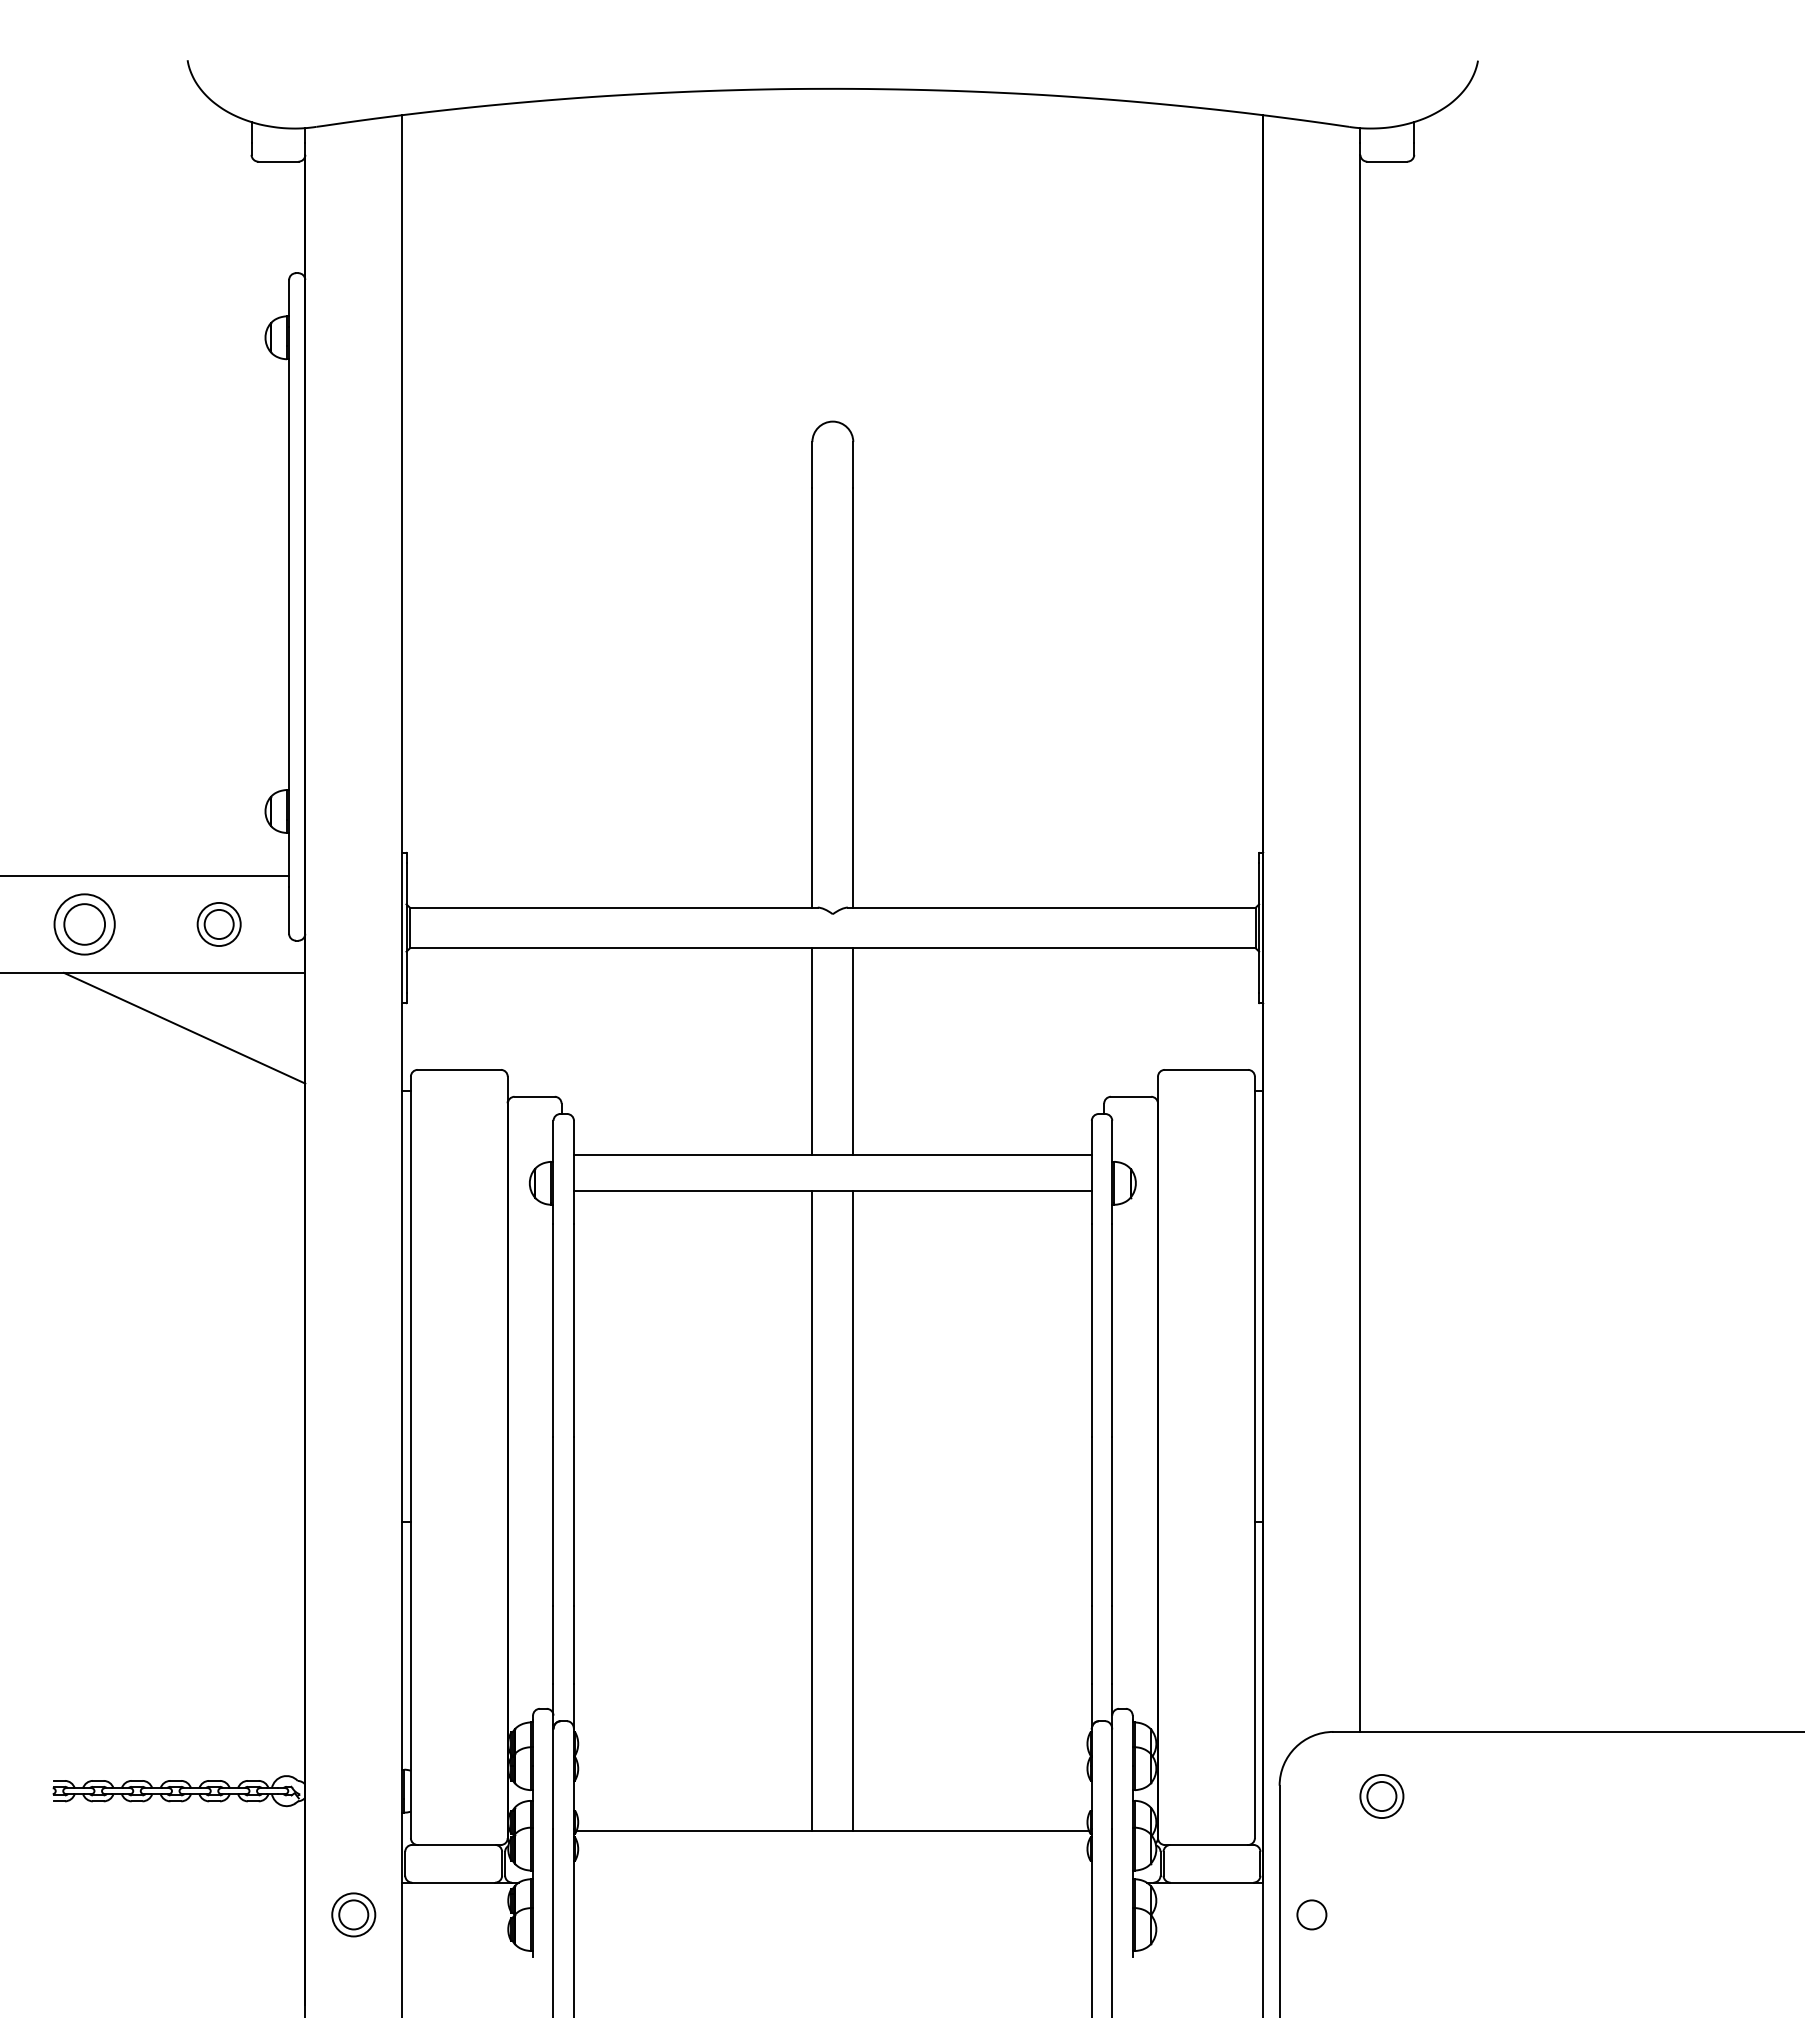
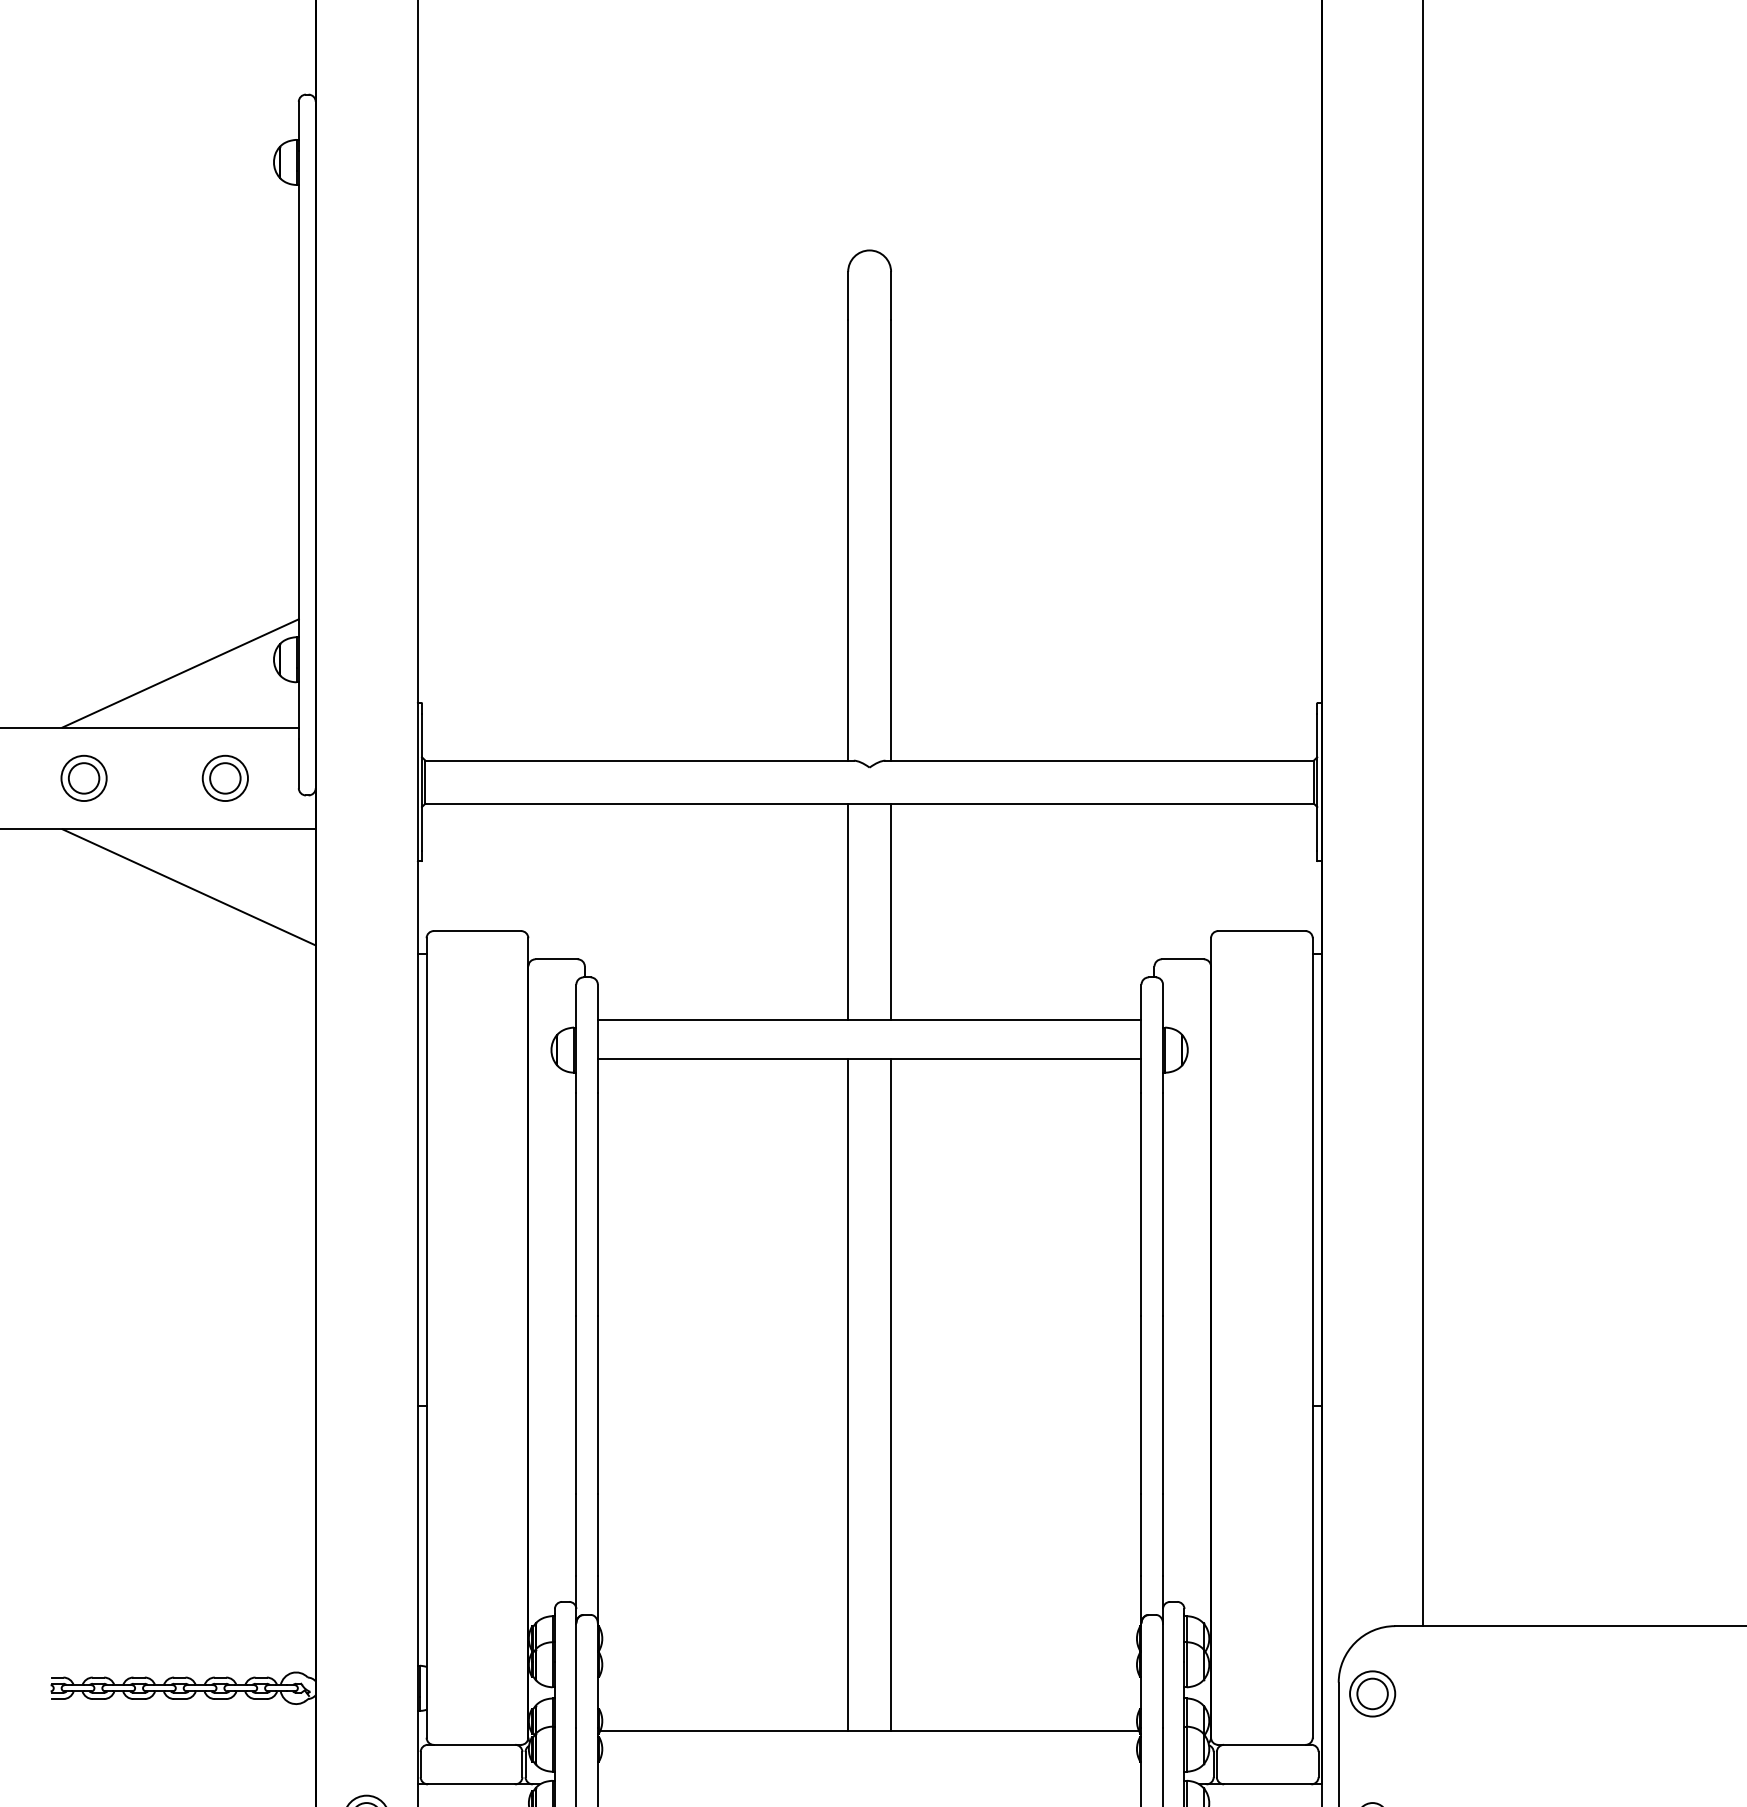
line: (176, 824) -> (180, 673), added
part: (84, 924) -> (83, 778), size x0.71
part: (1381, 1796) -> (1372, 1693), moved

